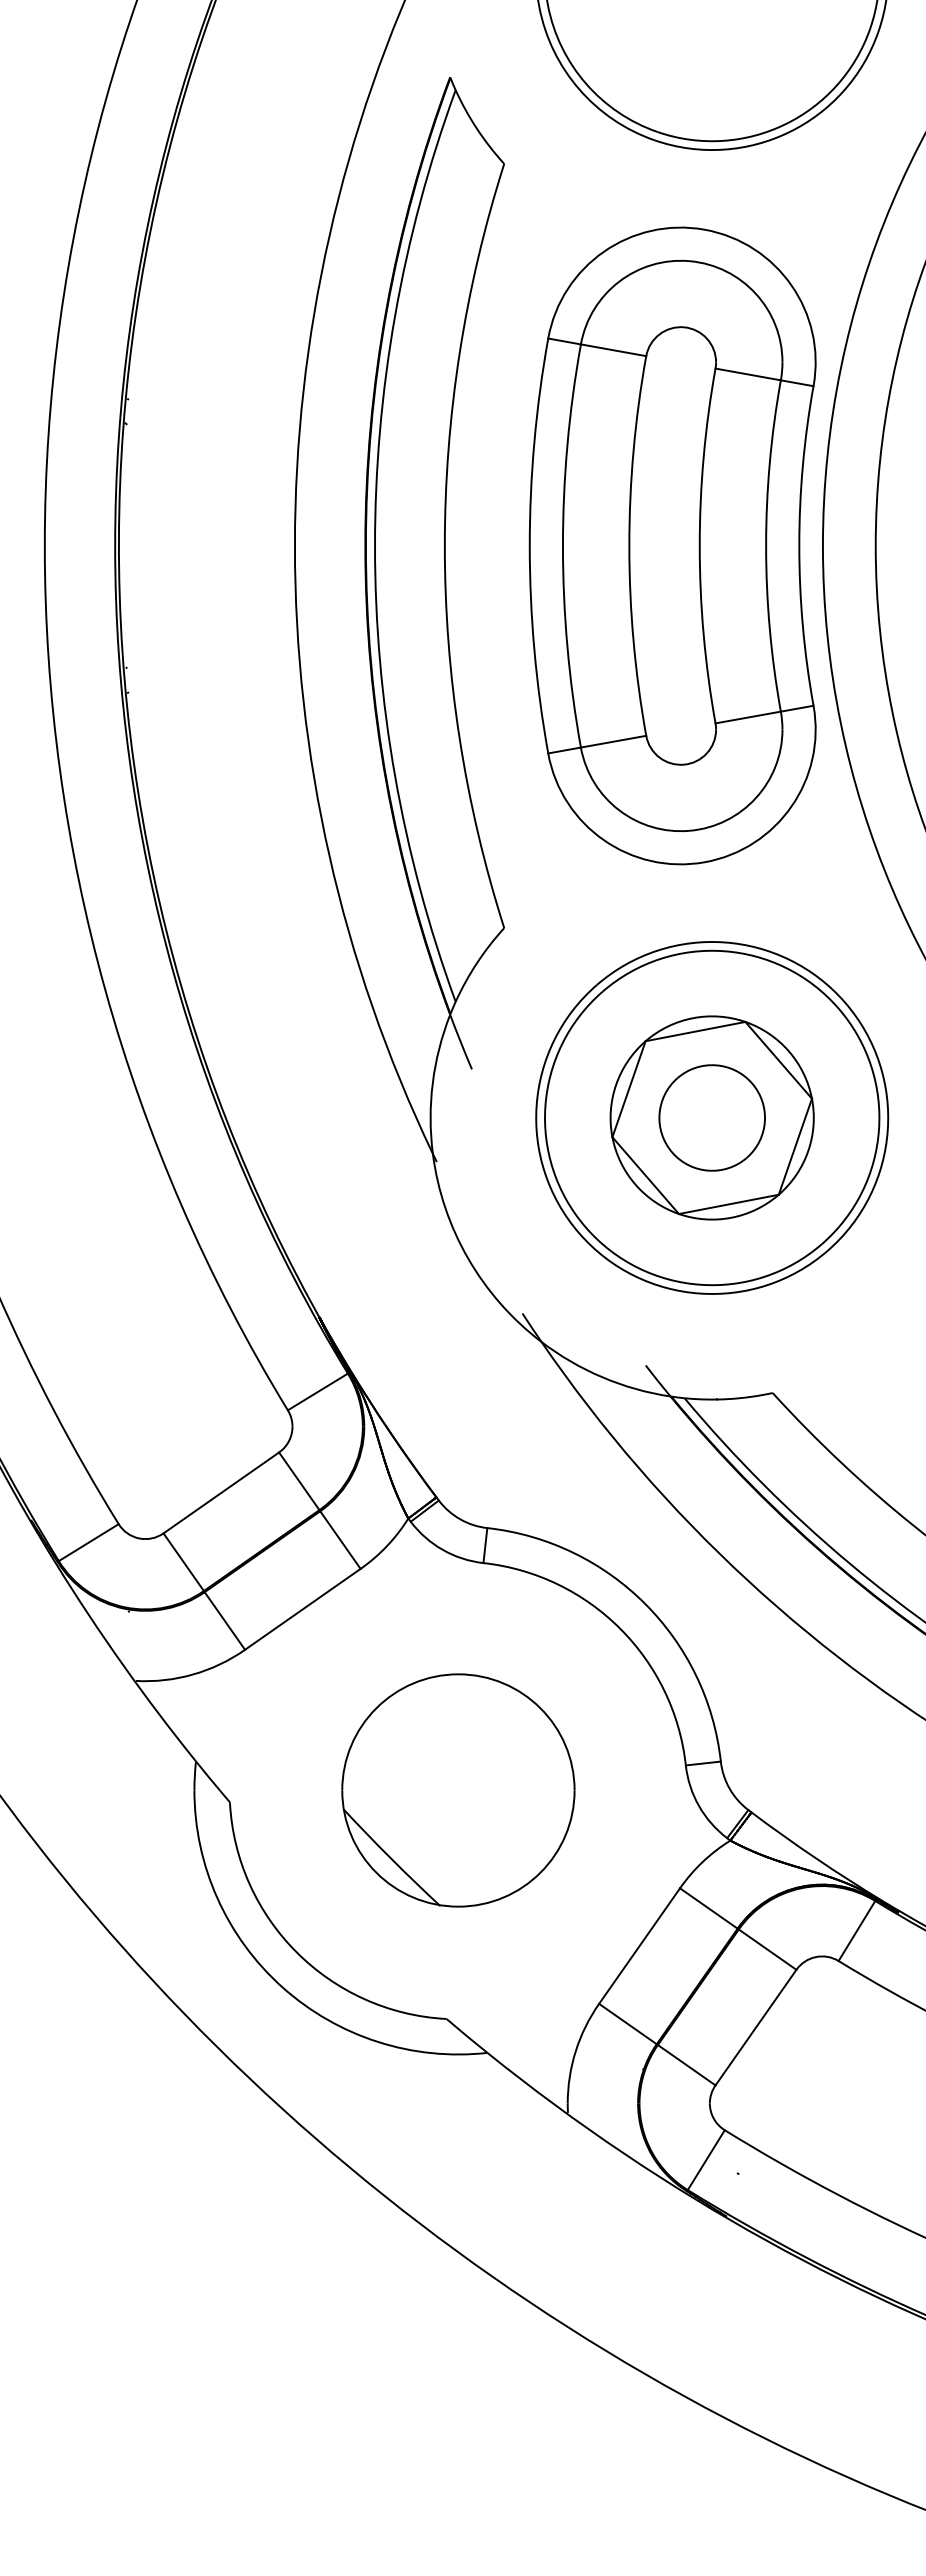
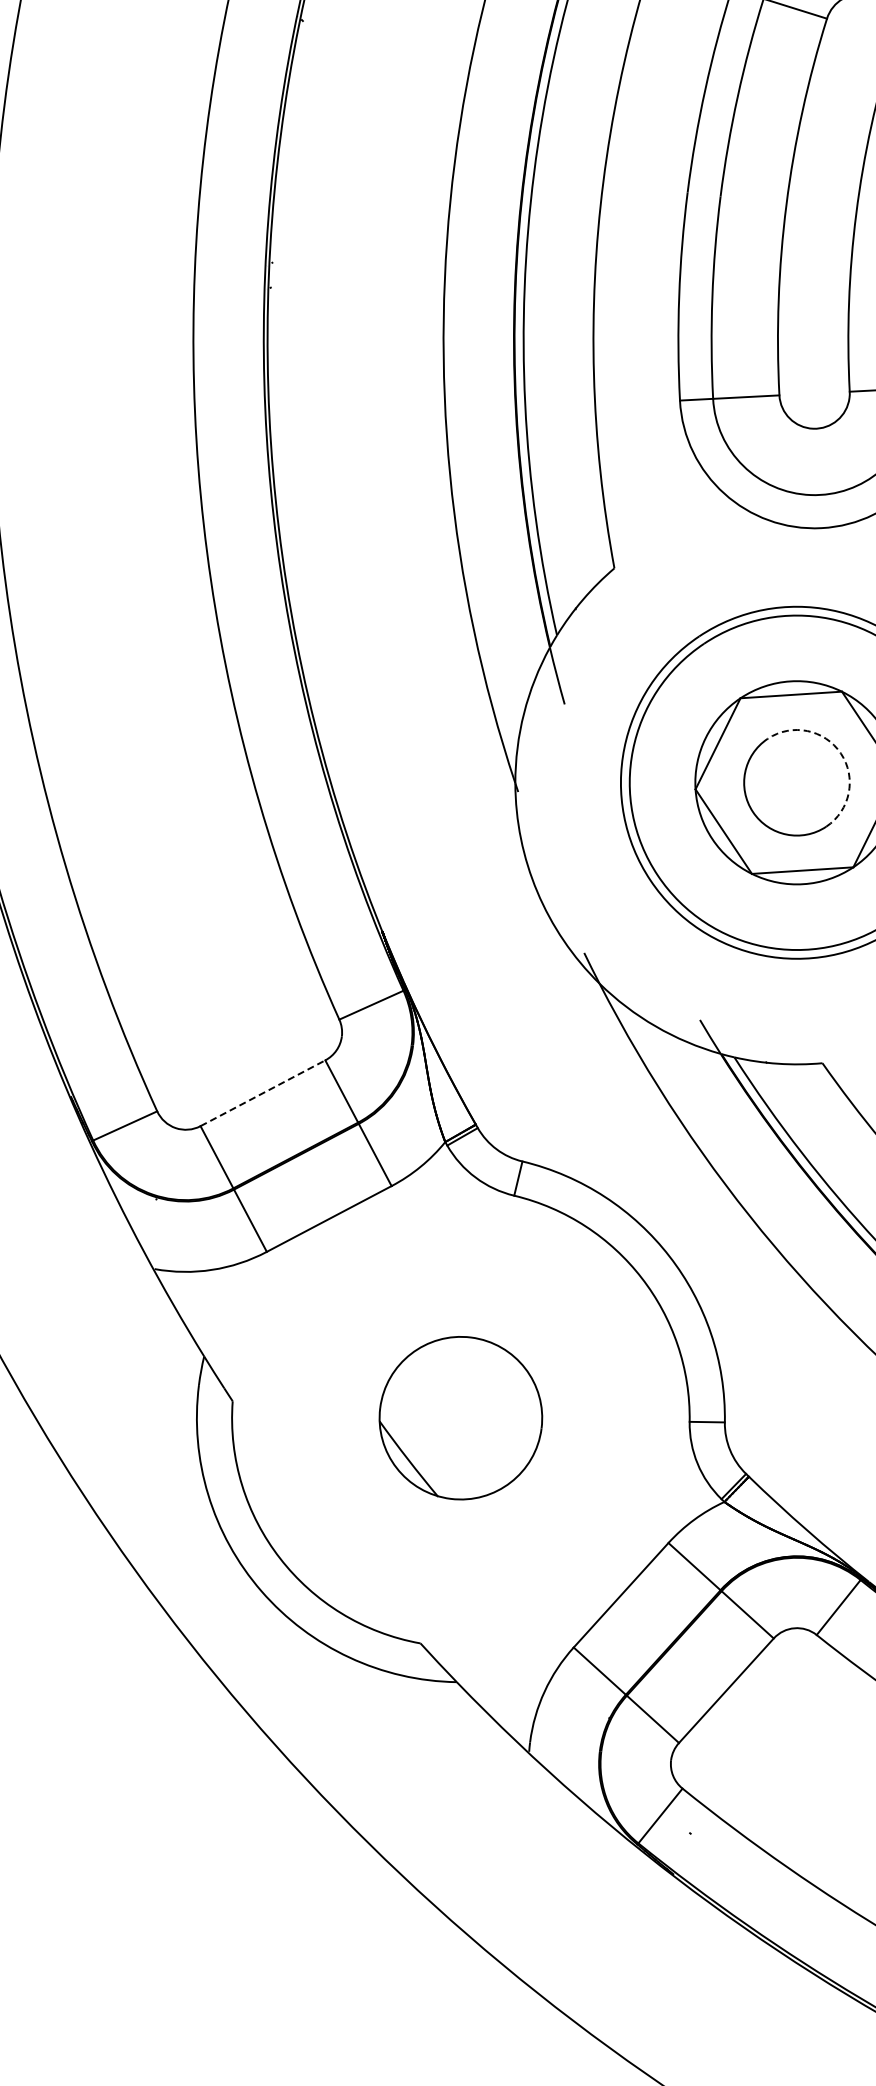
arc: (752, 1083) -> (841, 753), solid -> dashed
line: (221, 1492) -> (263, 1092), solid -> dashed
part: (458, 1790) -> (460, 1418), size x0.7

